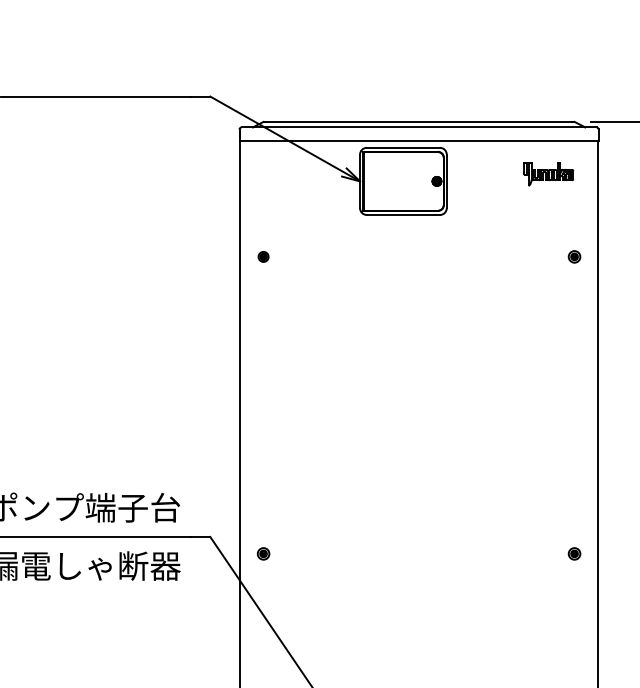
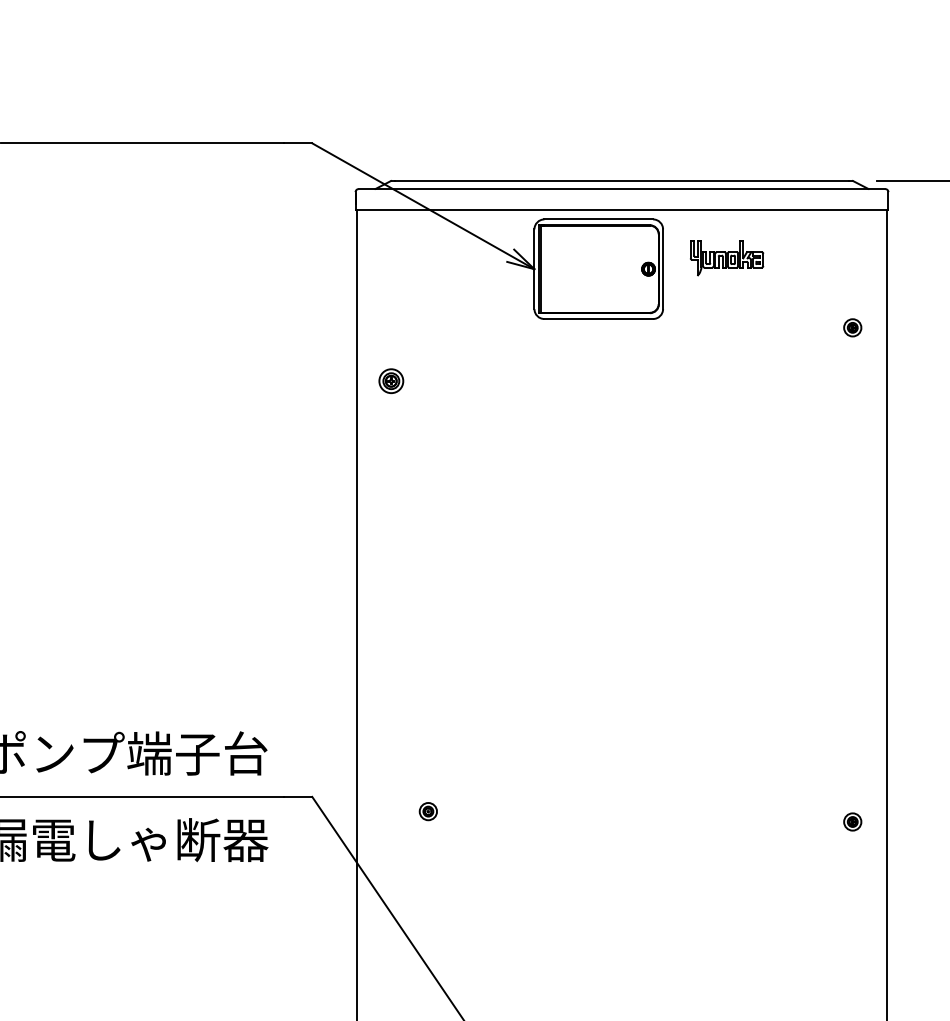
part: (548, 174) -> (726, 258), moved
part: (263, 256) -> (391, 380), size x1.6
part: (574, 256) -> (852, 327), moved
part: (263, 553) -> (428, 811), moved

